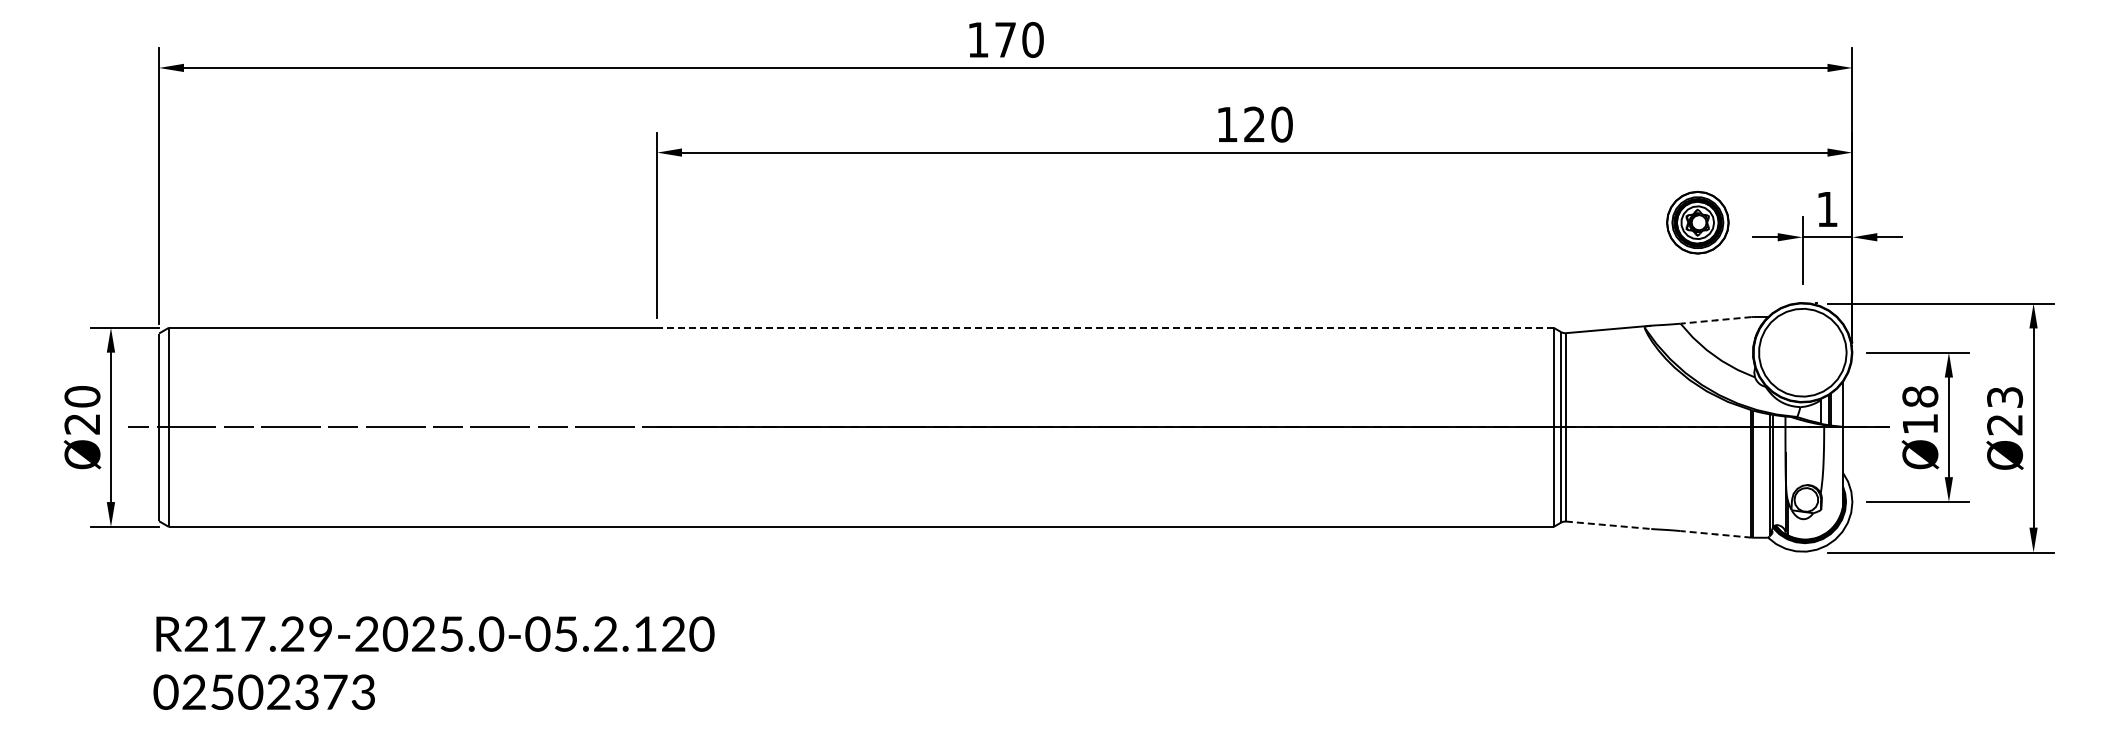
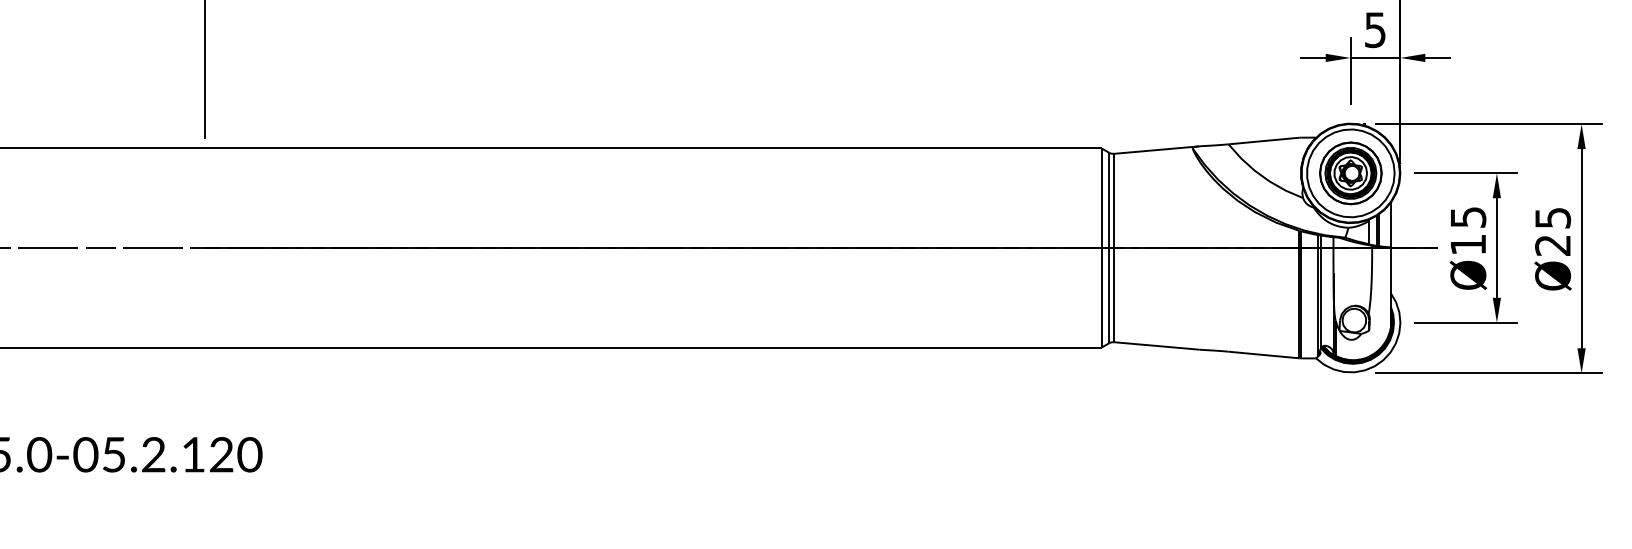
text: (1827, 209) -> (1375, 30), 1 -> 5
part: (1697, 222) -> (1350, 173), moved
line: (1716, 320) -> (1264, 141), dashed -> solid
line: (1104, 327) -> (652, 148), dashed -> solid
text: (1920, 396) -> (1468, 217), Ø18 -> Ø15
text: (2004, 397) -> (1552, 218), Ø23 -> Ø25
line: (1608, 525) -> (1156, 346), dashed -> solid
line: (1716, 534) -> (1264, 355), dashed -> solid

